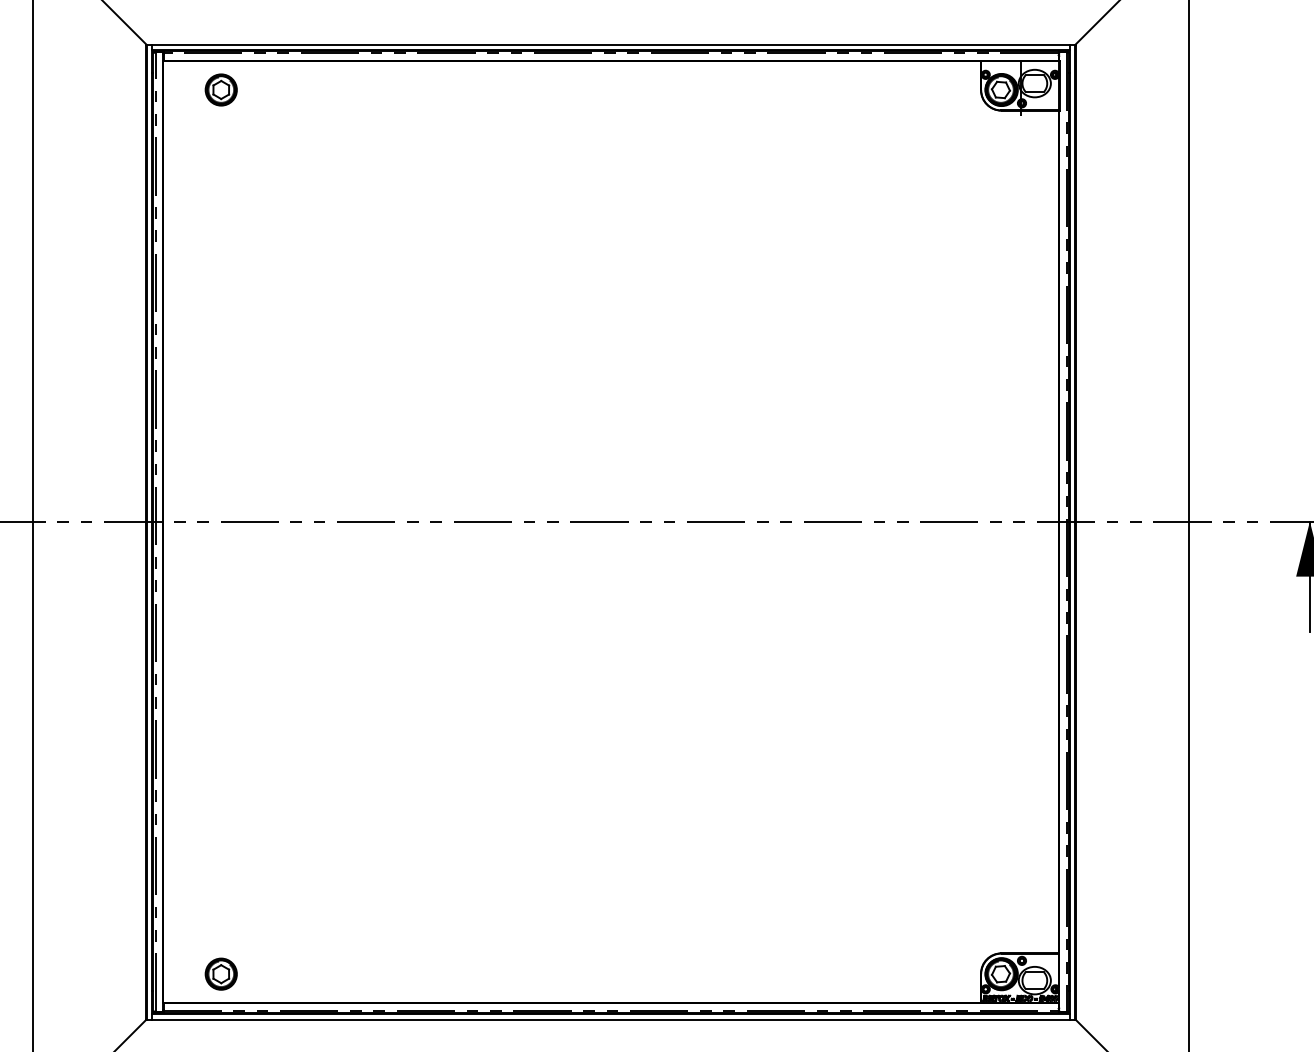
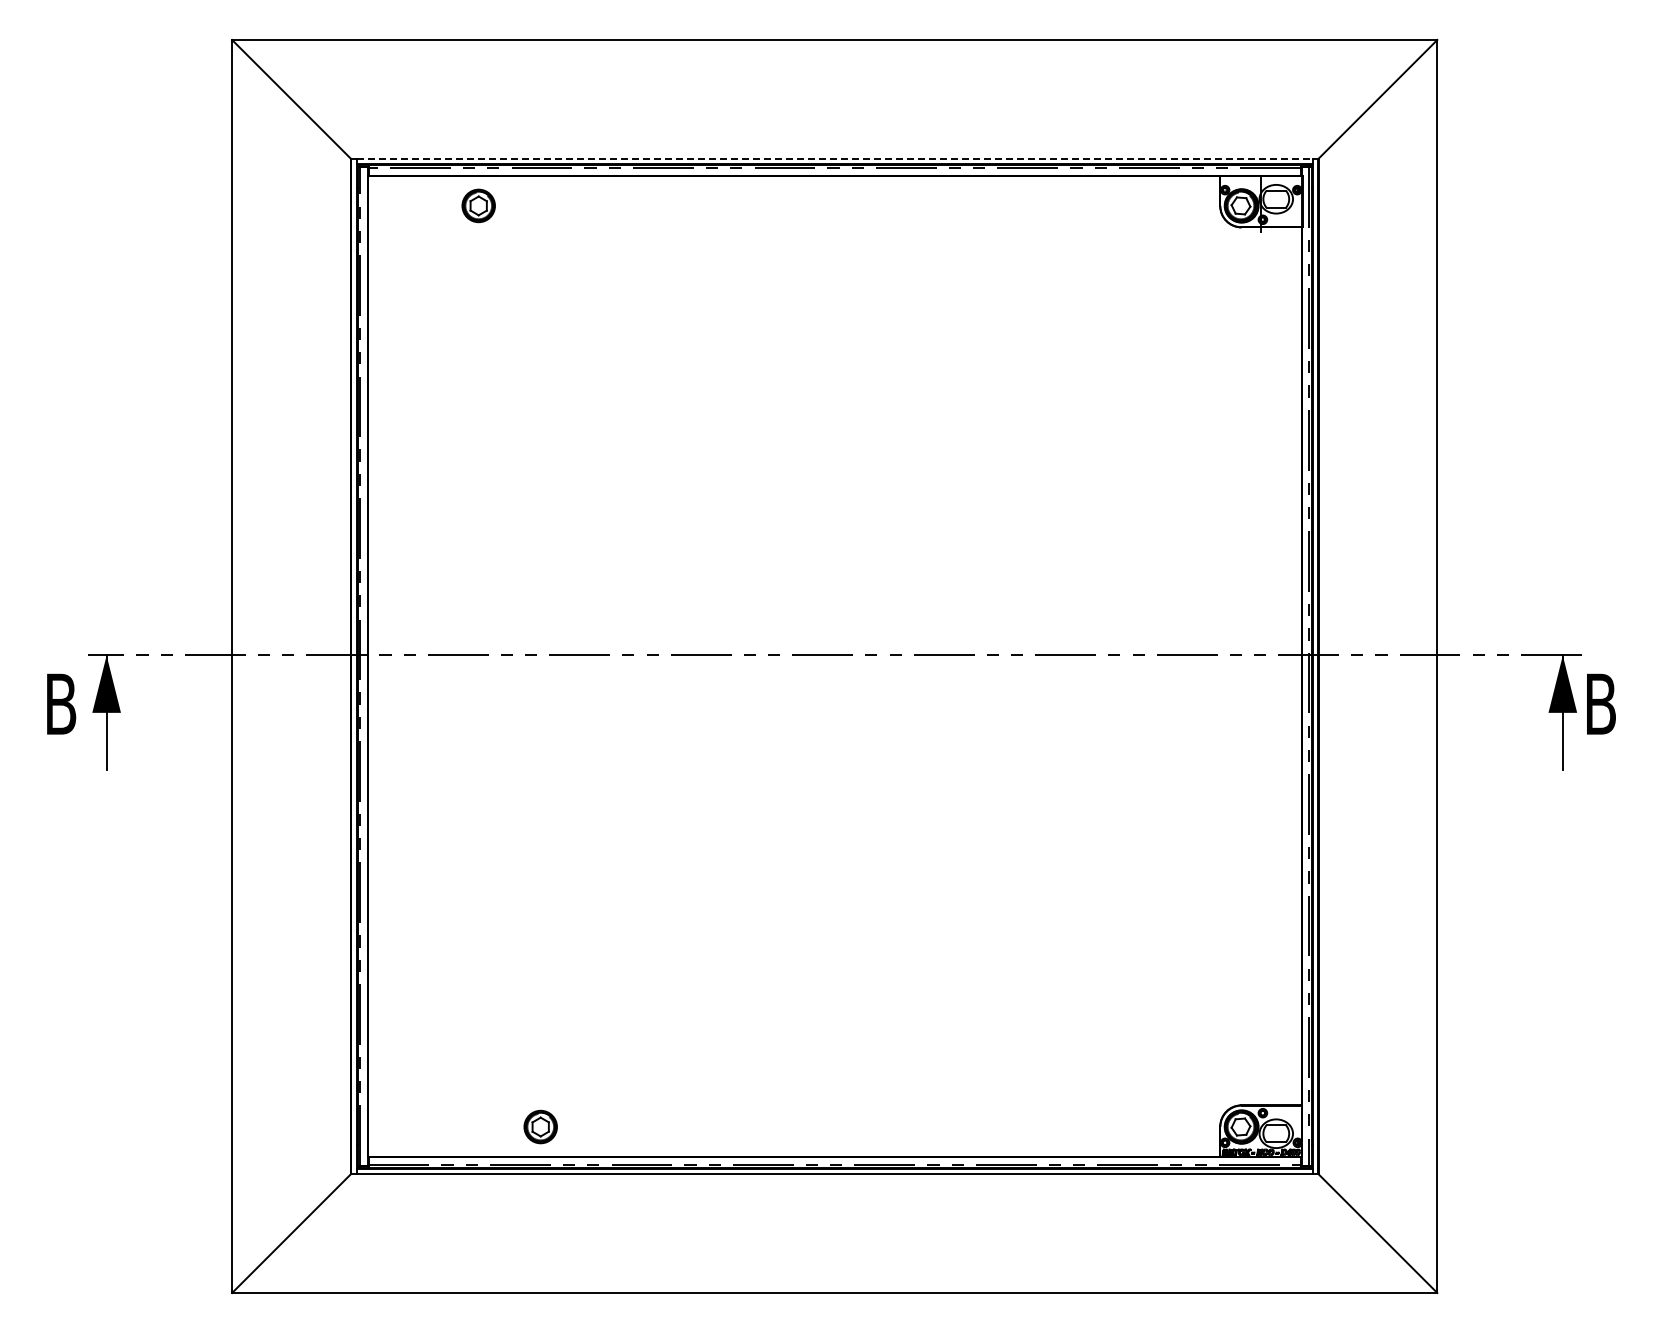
line: (610, 44) -> (834, 158), solid -> dashed
part: (221, 89) -> (478, 205), moved
part: (221, 973) -> (540, 1126), moved

